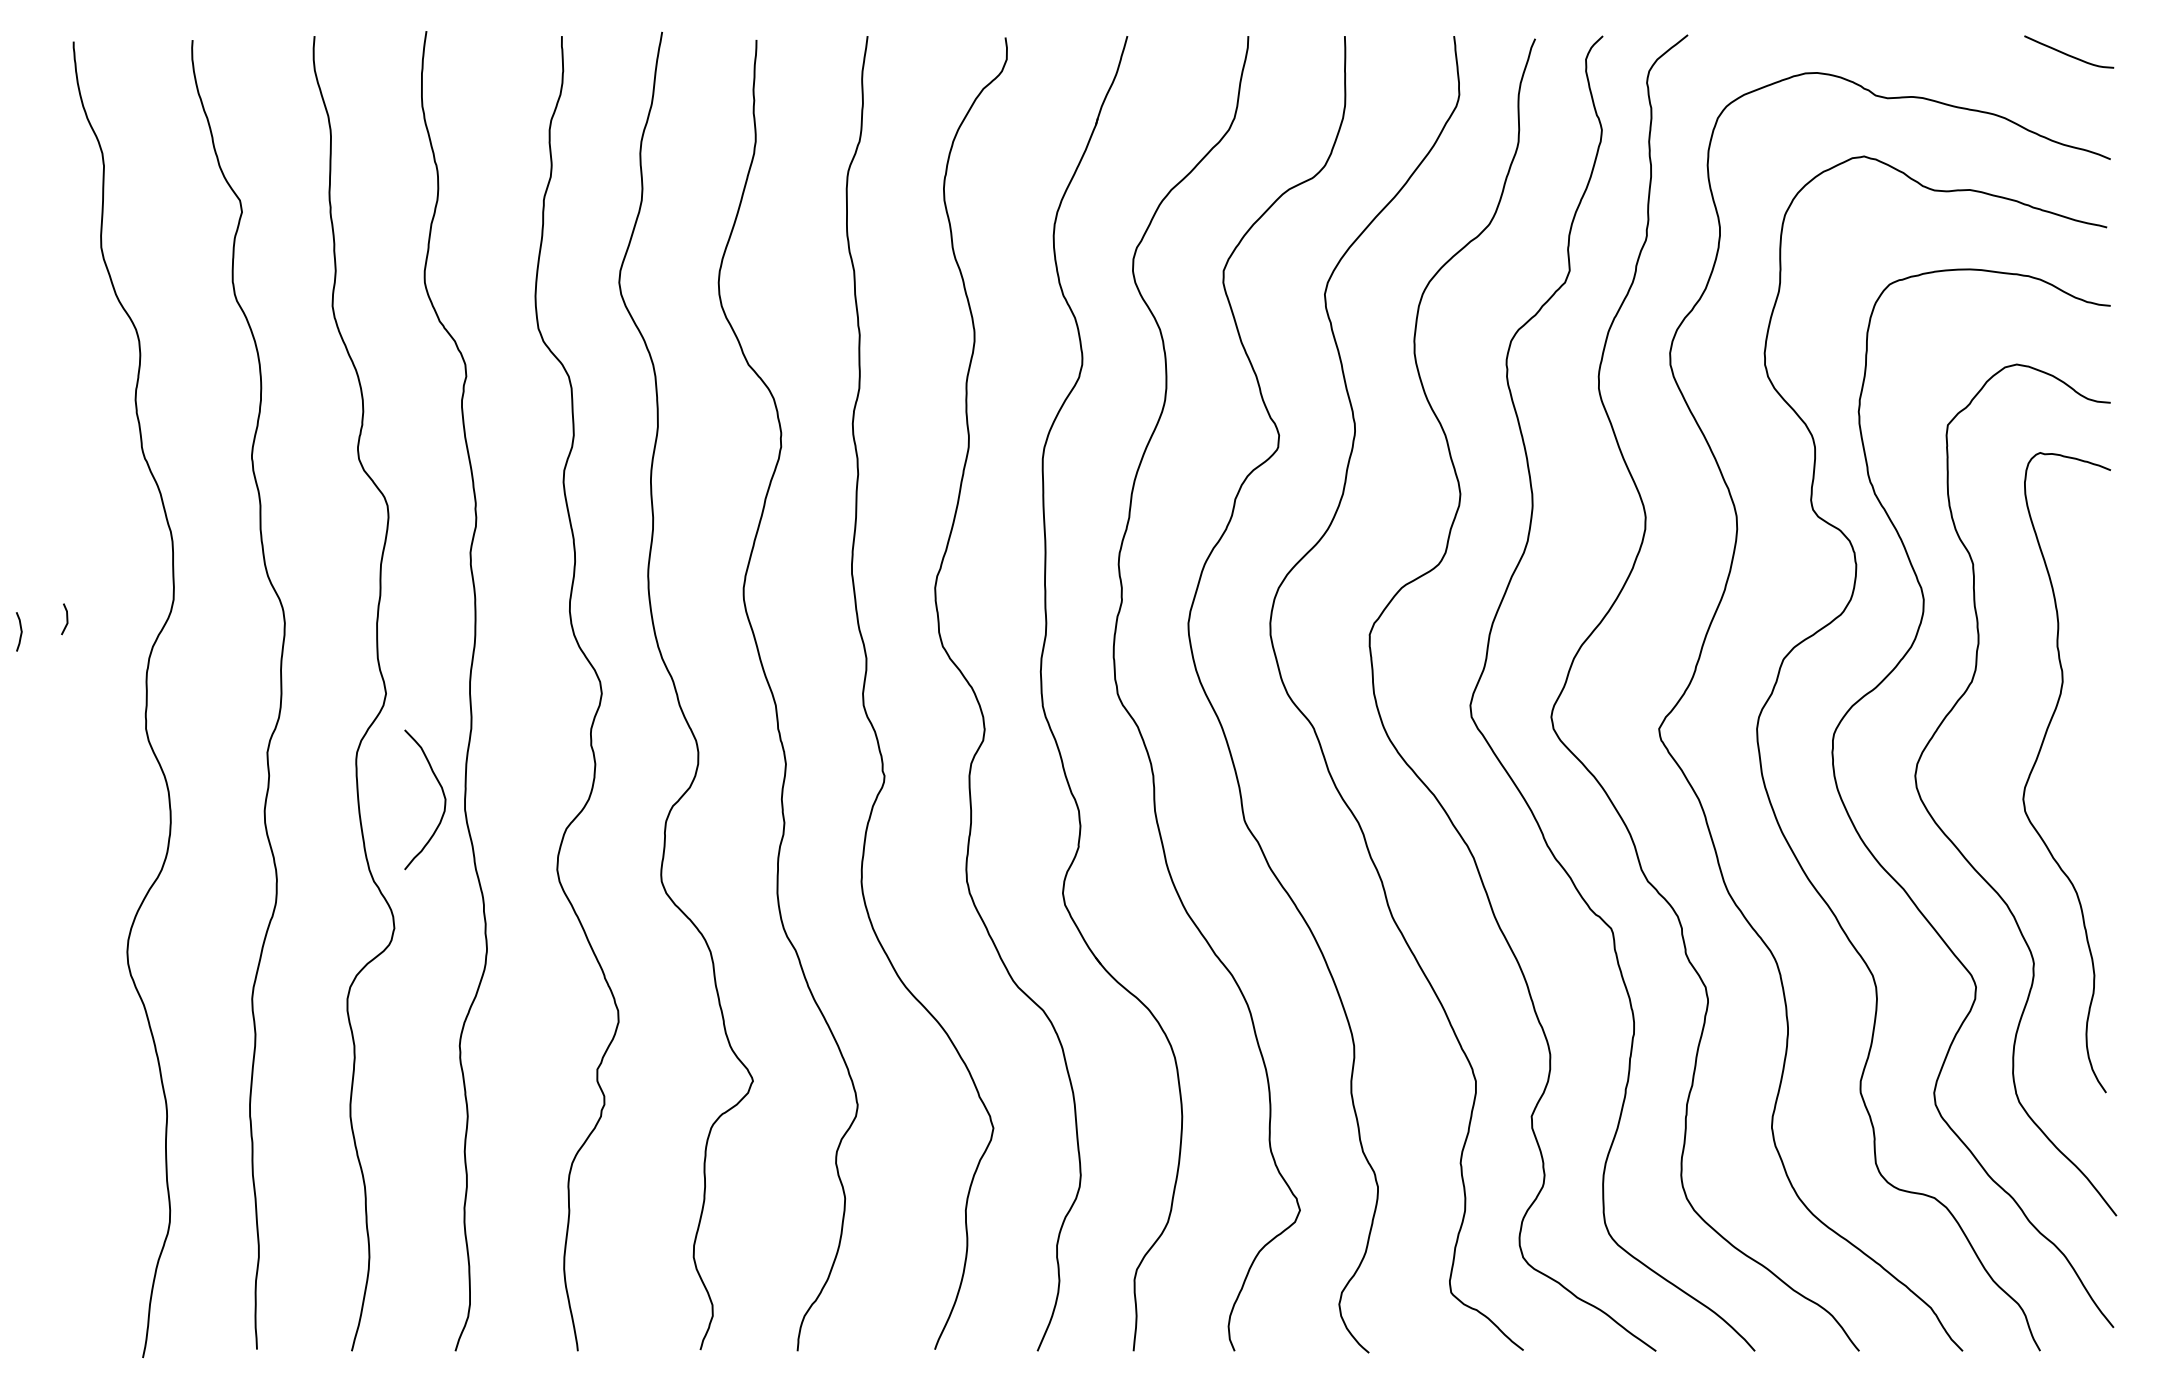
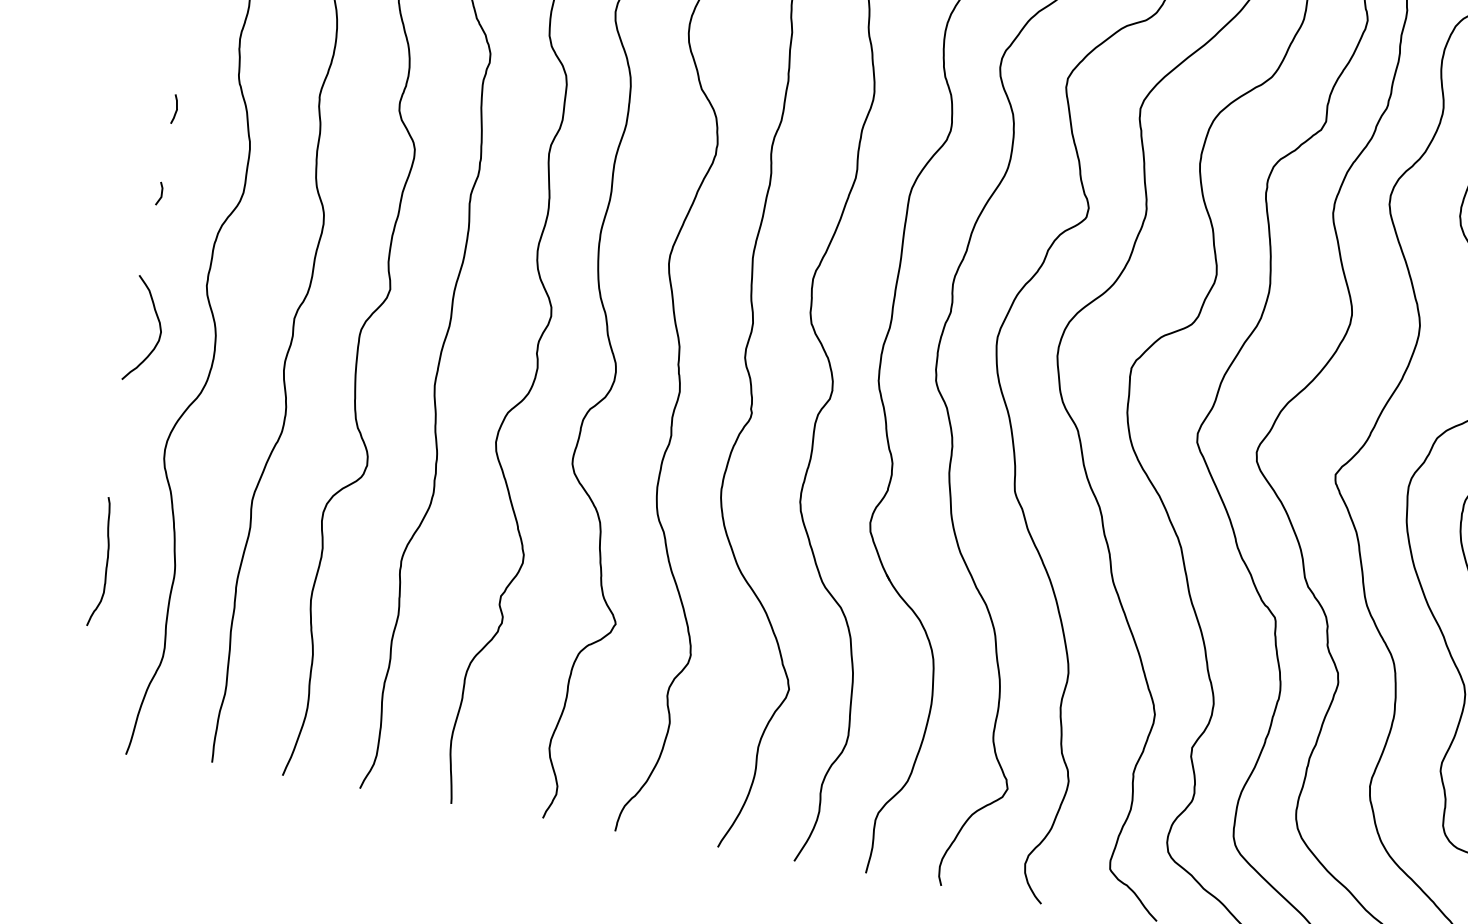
curve: (20, 631) -> (176, 109), moved
curve: (442, 793) -> (159, 327), moved
curve: (75, 1111) -> (106, 562), added

